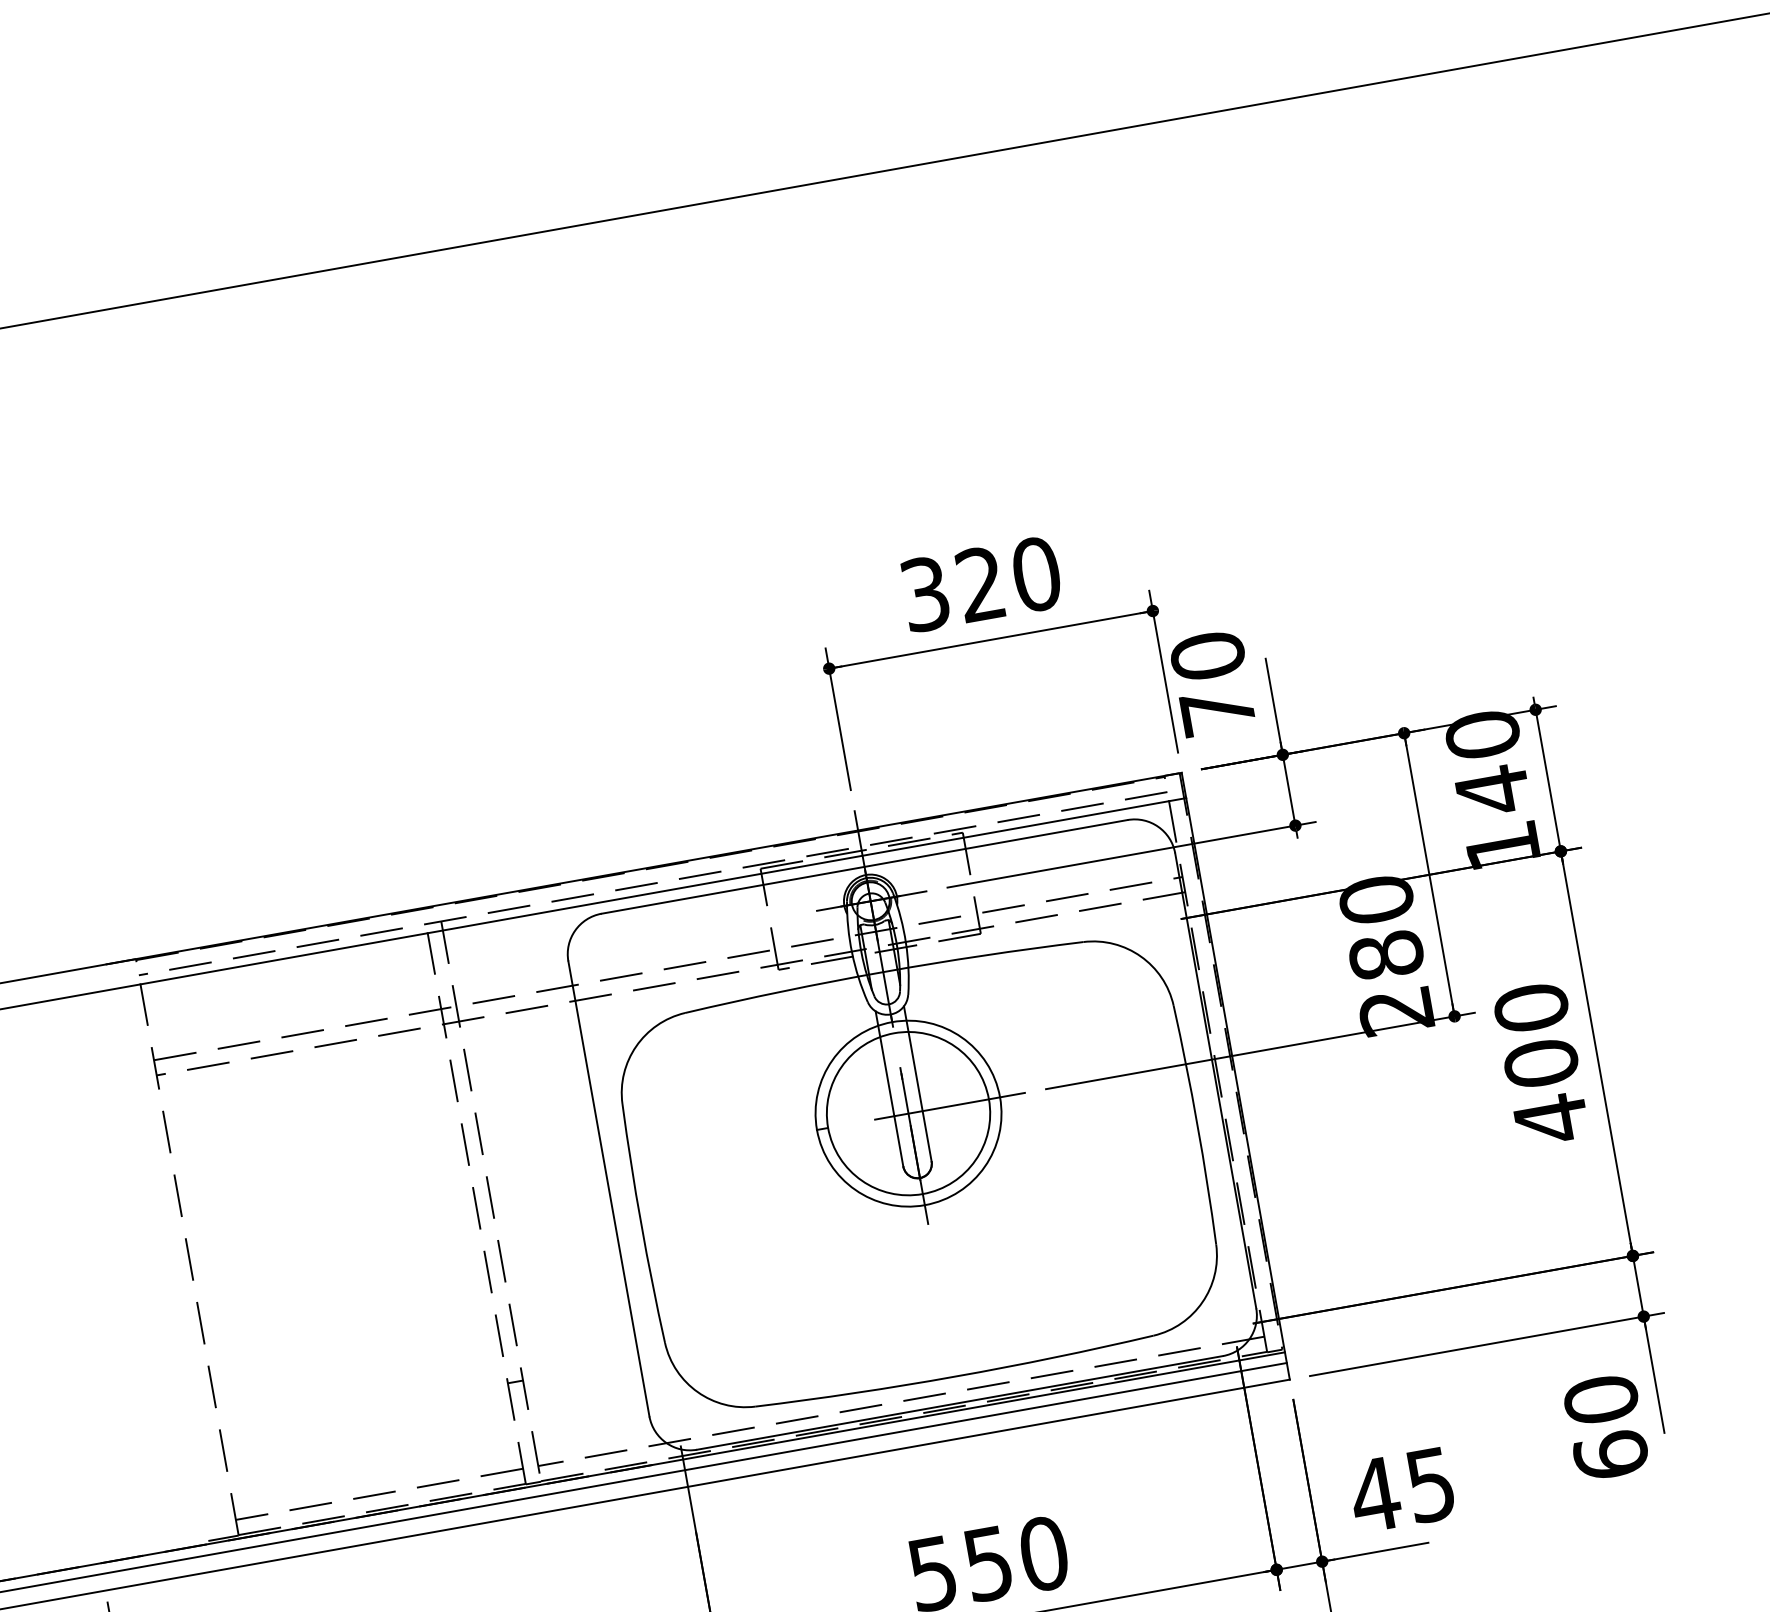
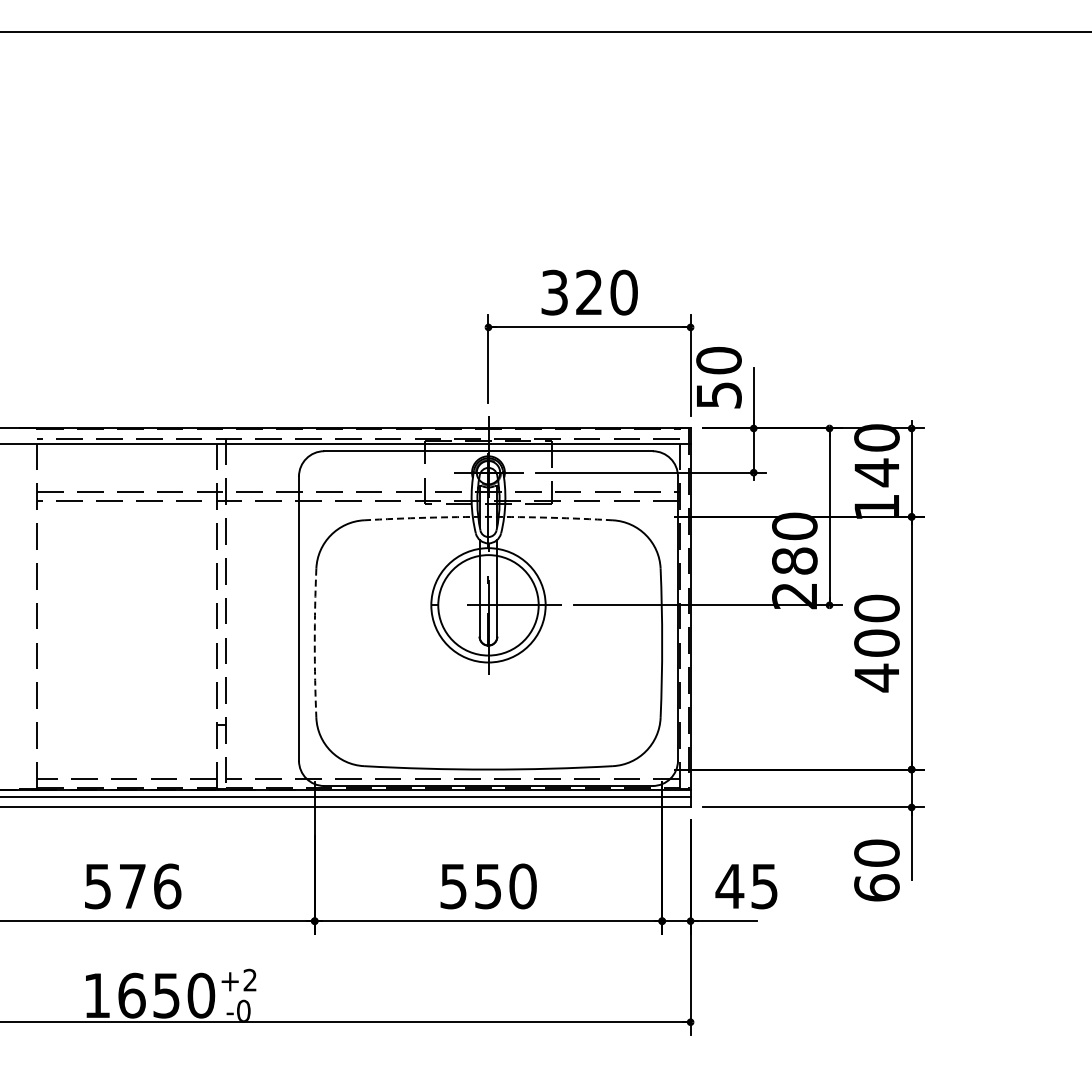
text: (1218, 711) -> (719, 395), 70 -> 50
arc: (883, 971) -> (488, 516), solid -> dashed
arc: (640, 1224) -> (314, 643), solid -> dashed

